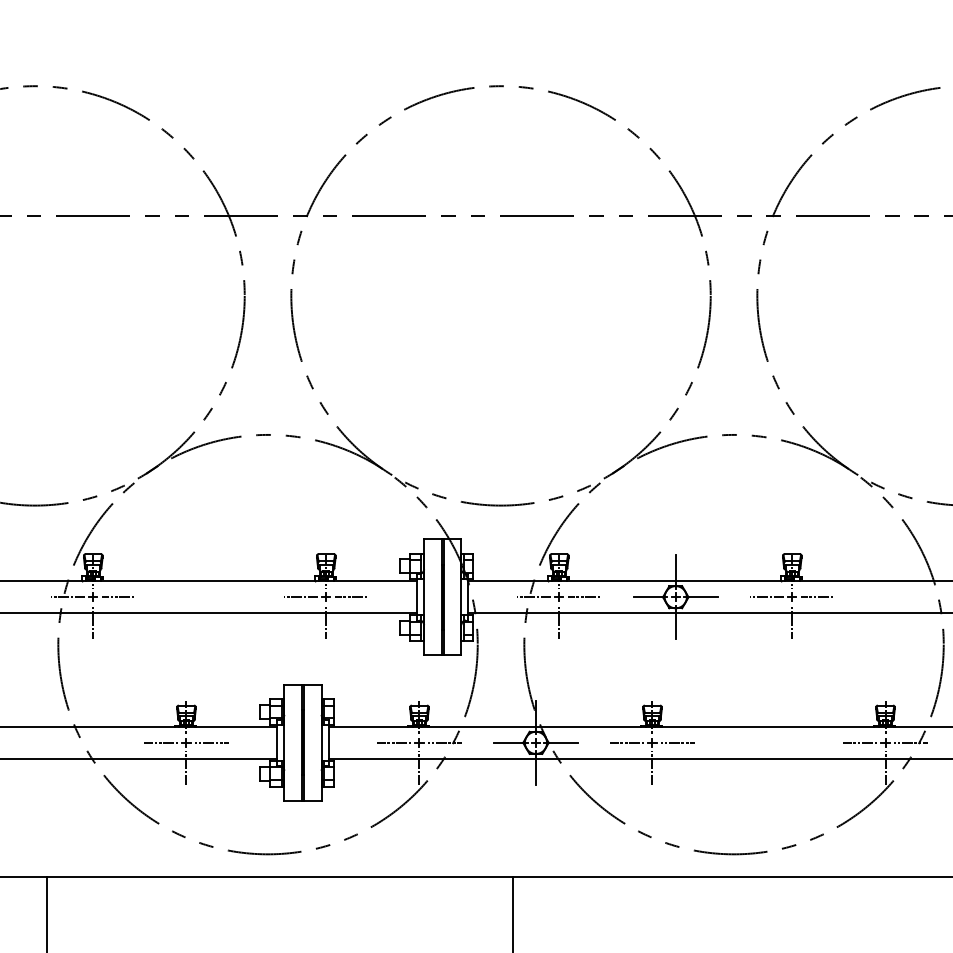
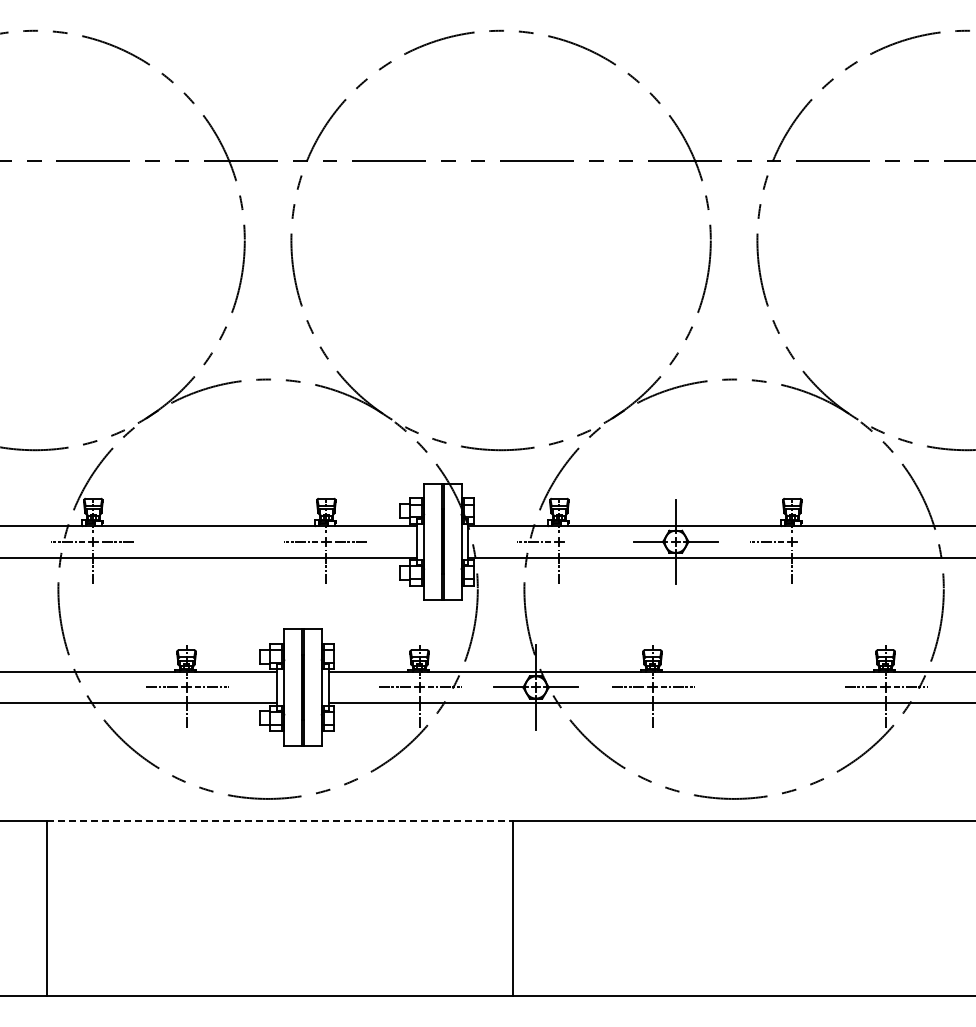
line: (584, 596) -> (584, 541), removed
line: (817, 596) -> (817, 541), removed
line: (280, 876) -> (280, 821), solid -> dashed

